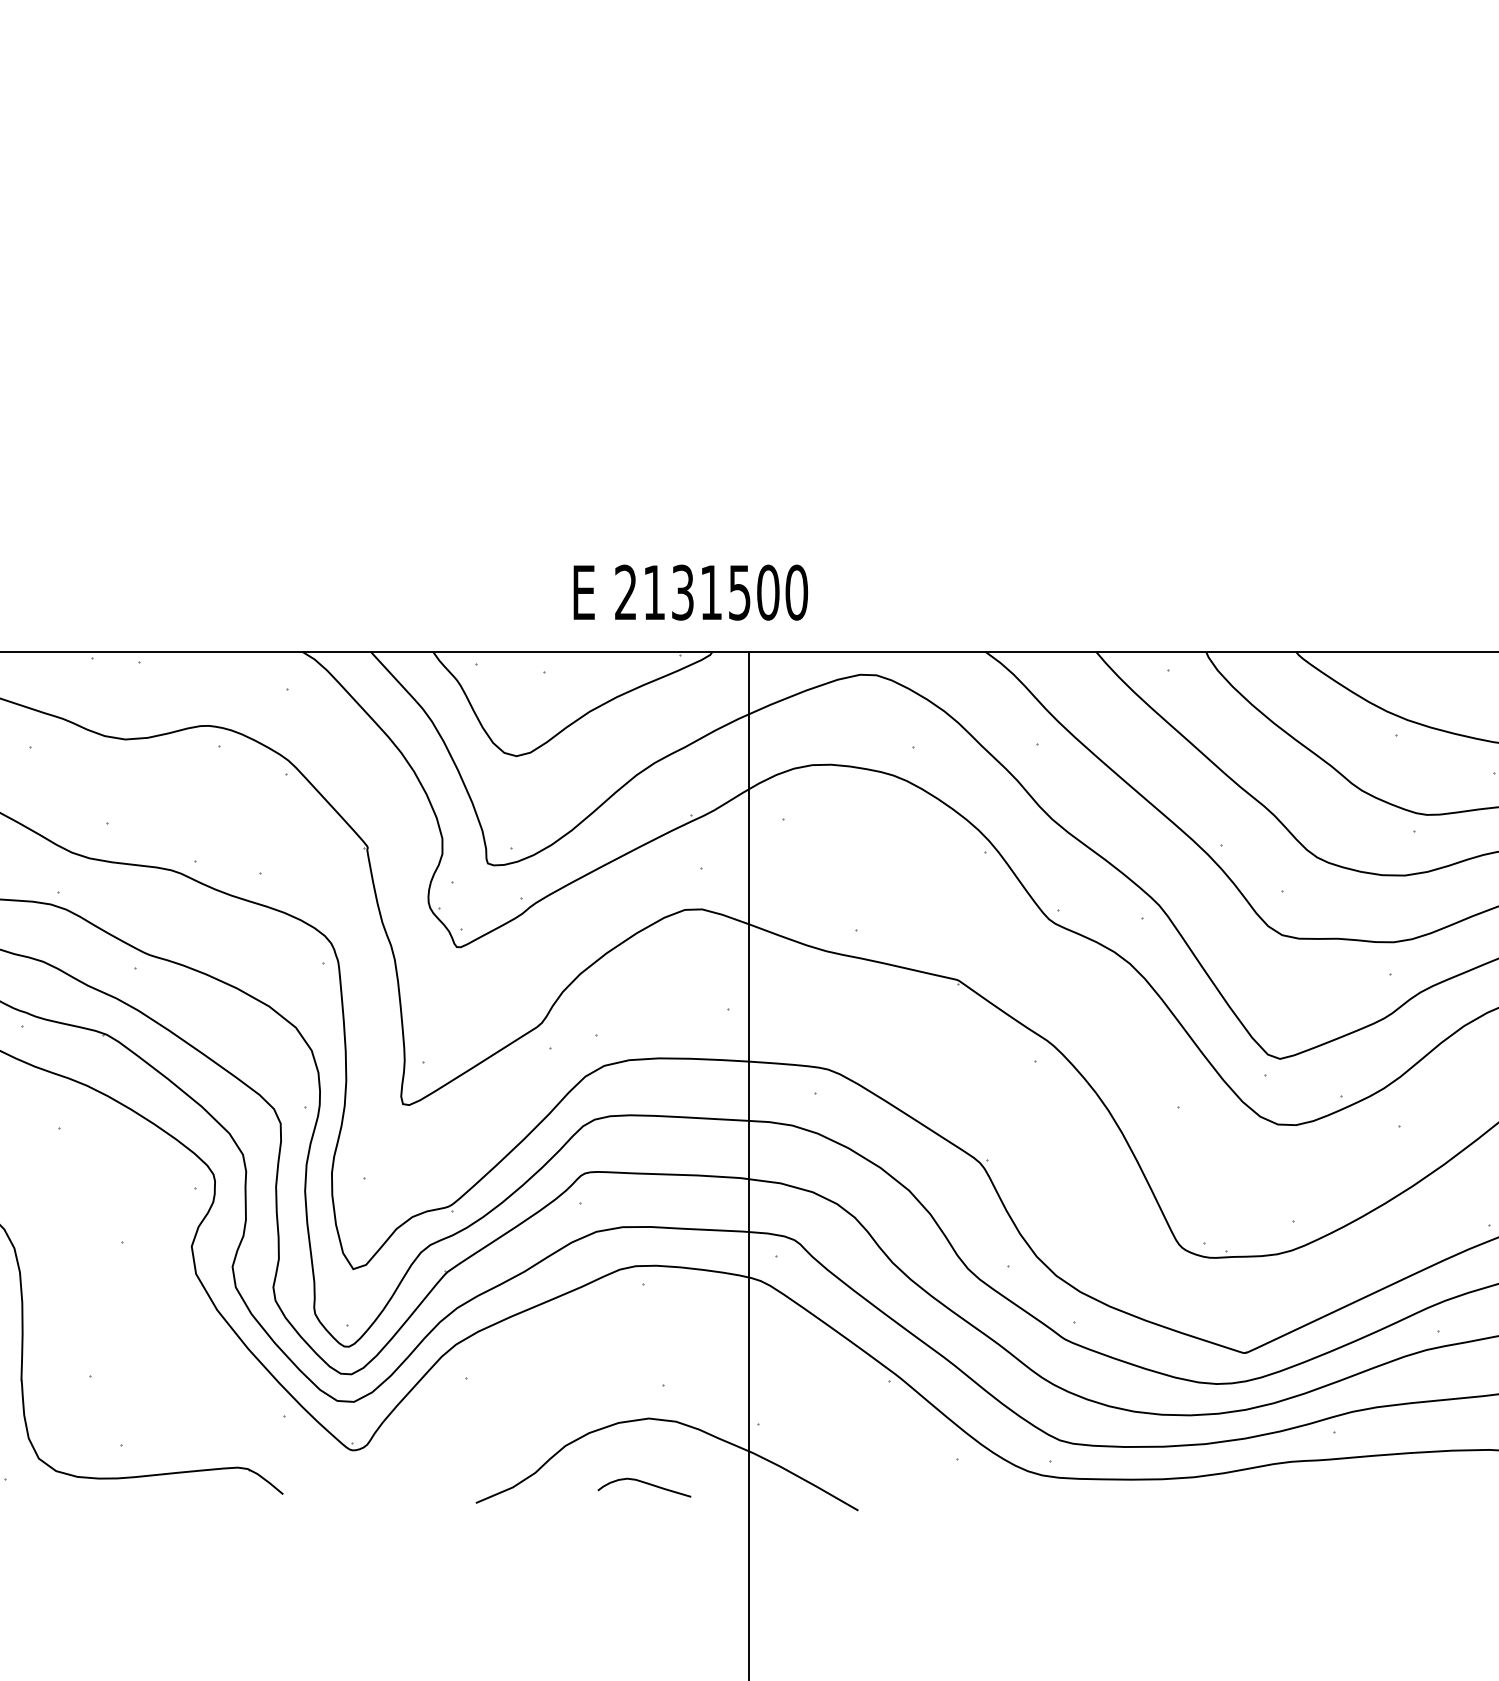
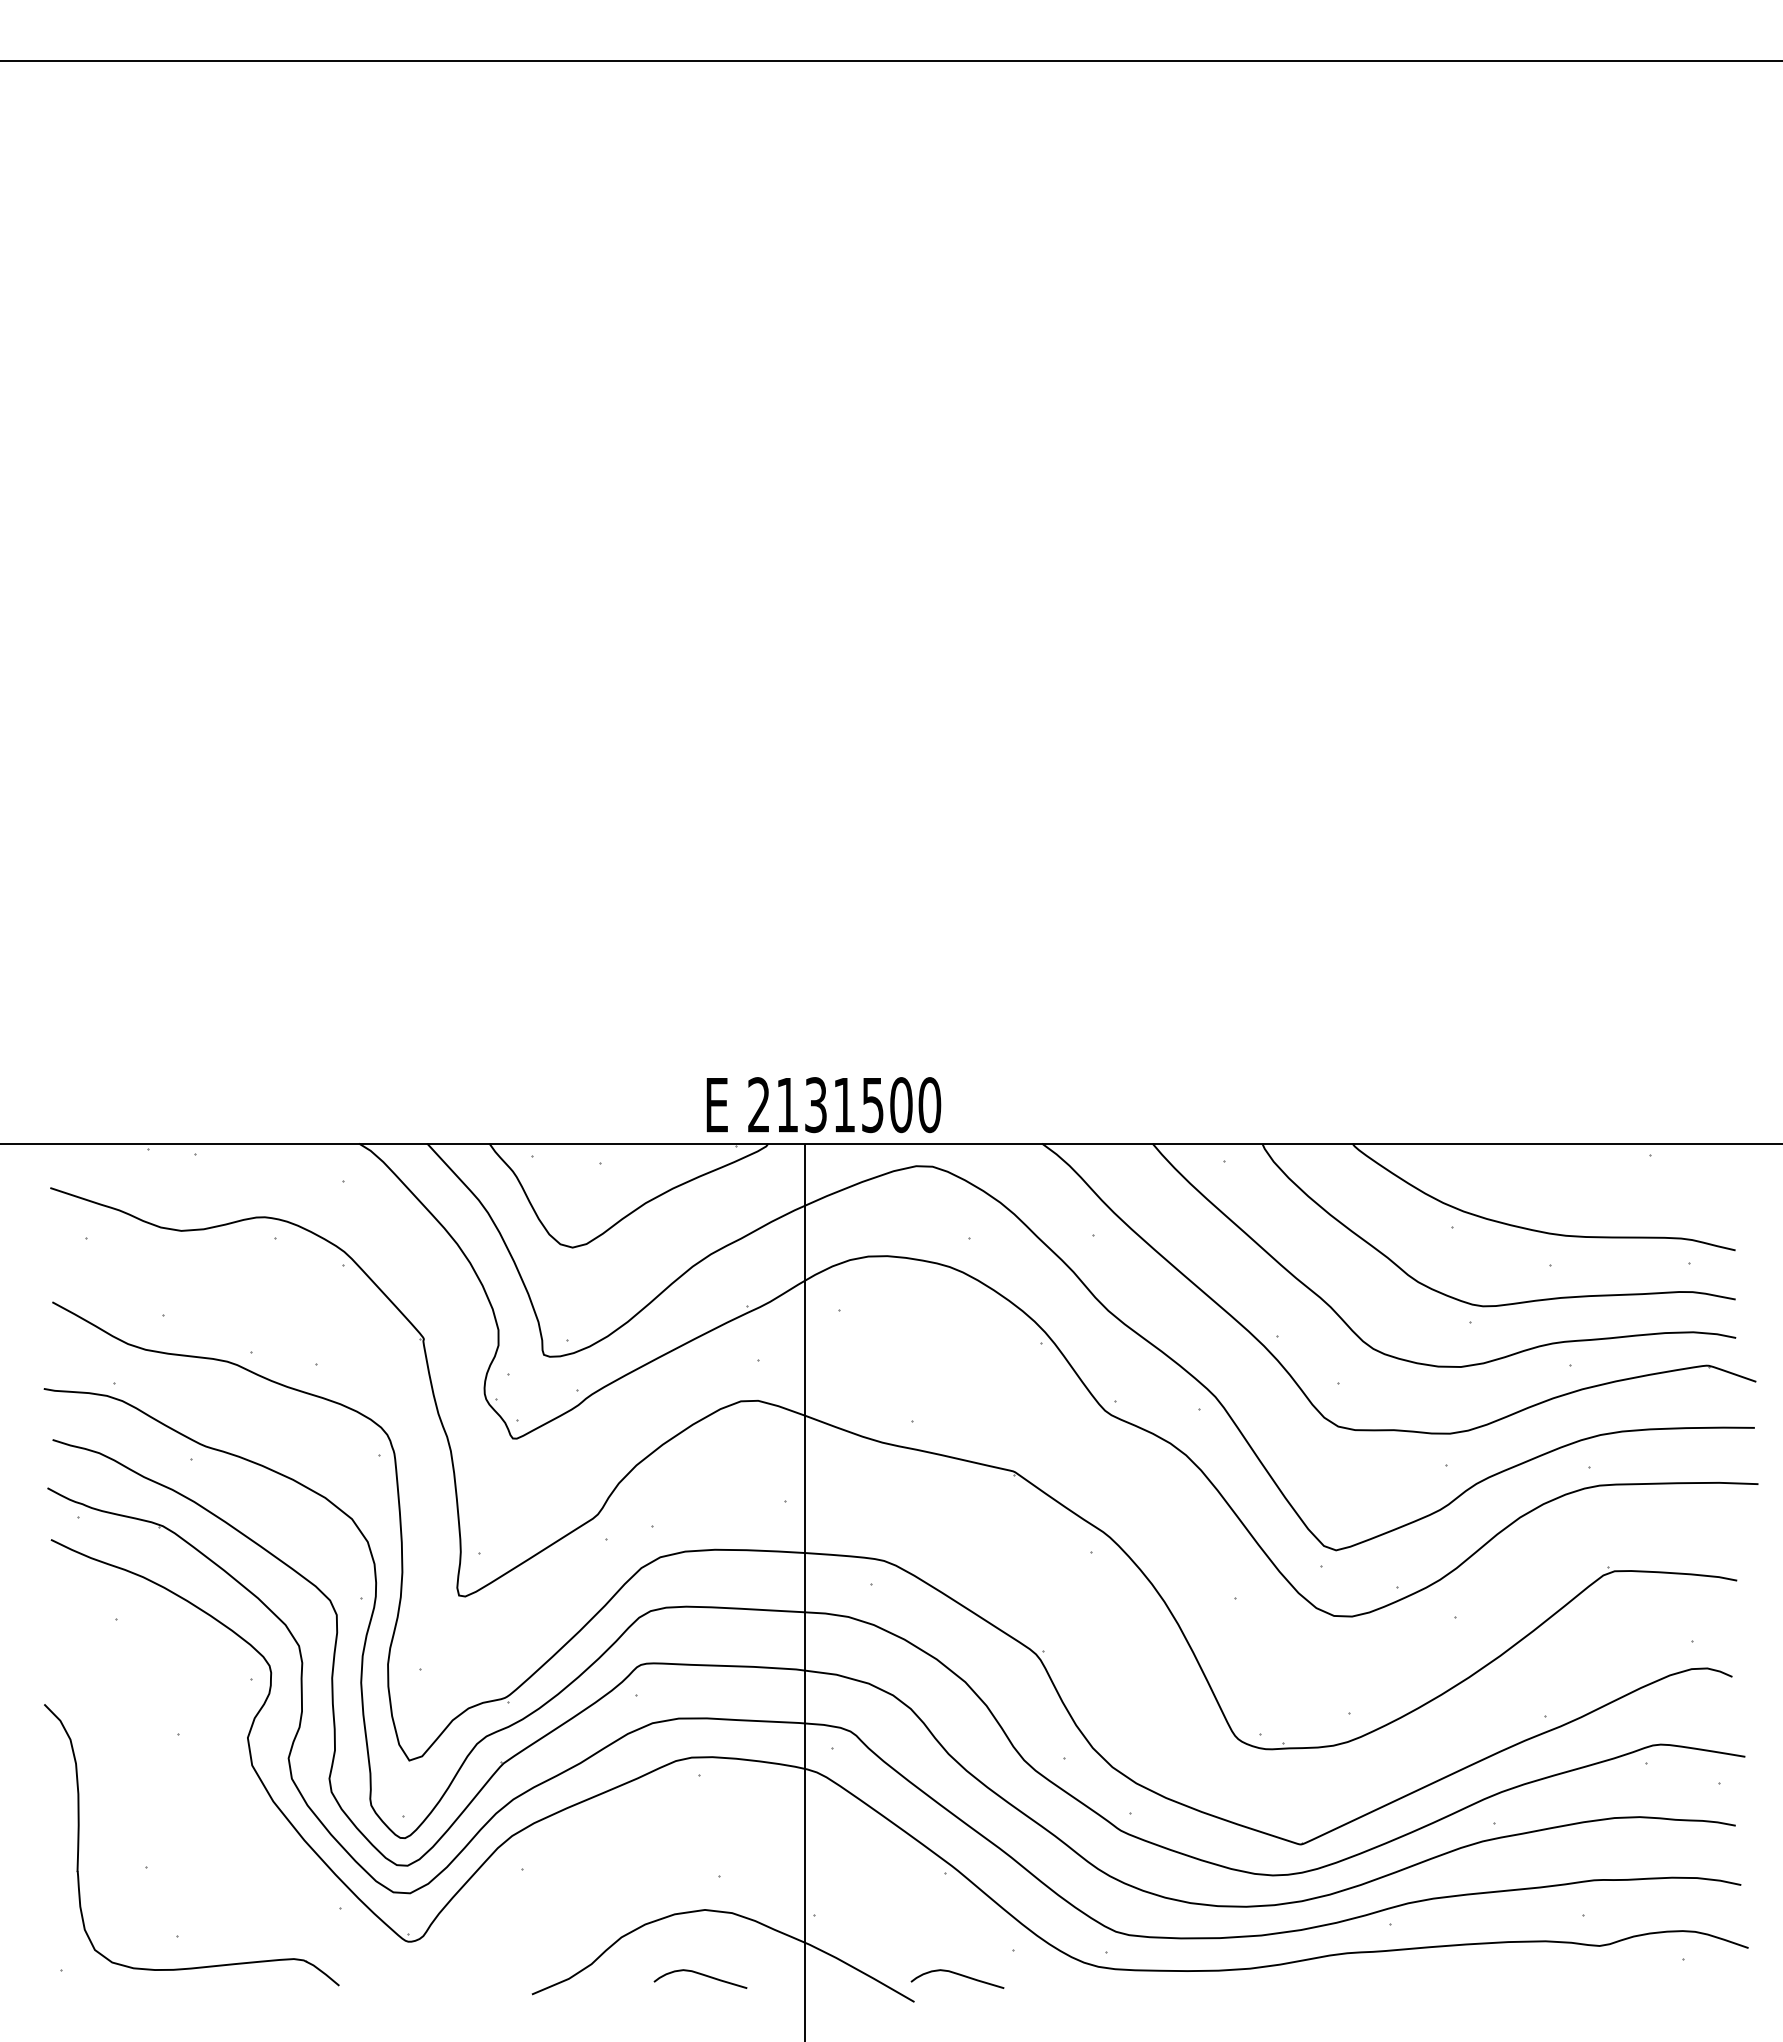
text: (690, 593) -> (823, 1105), moved
curve: (902, 1484) -> (958, 1975), added

